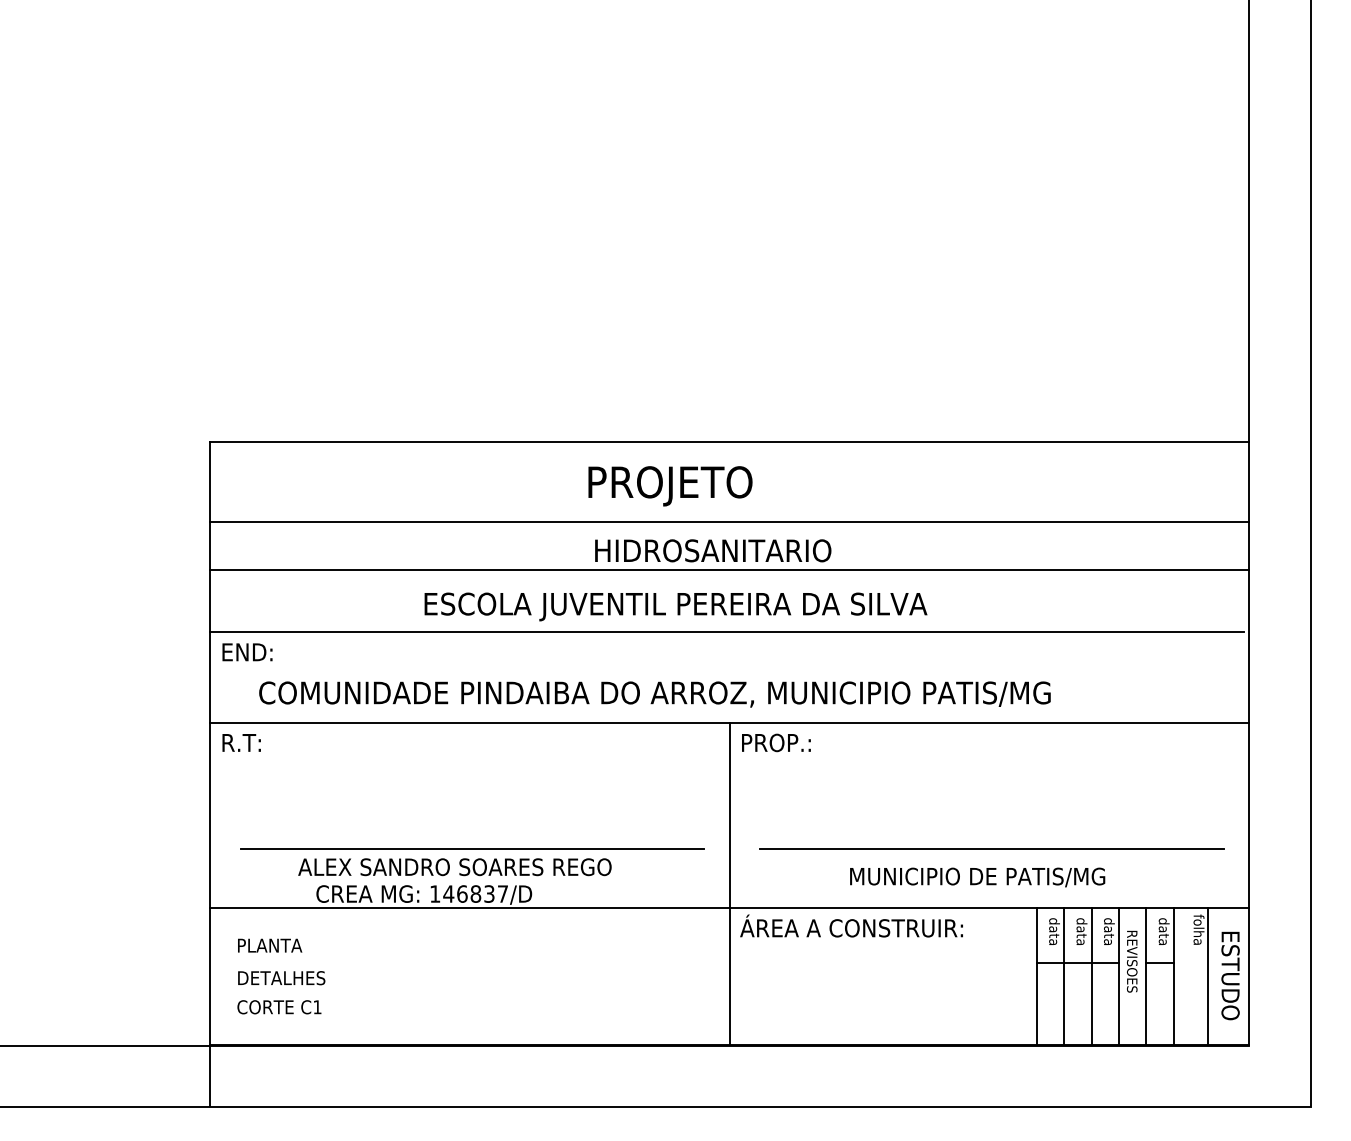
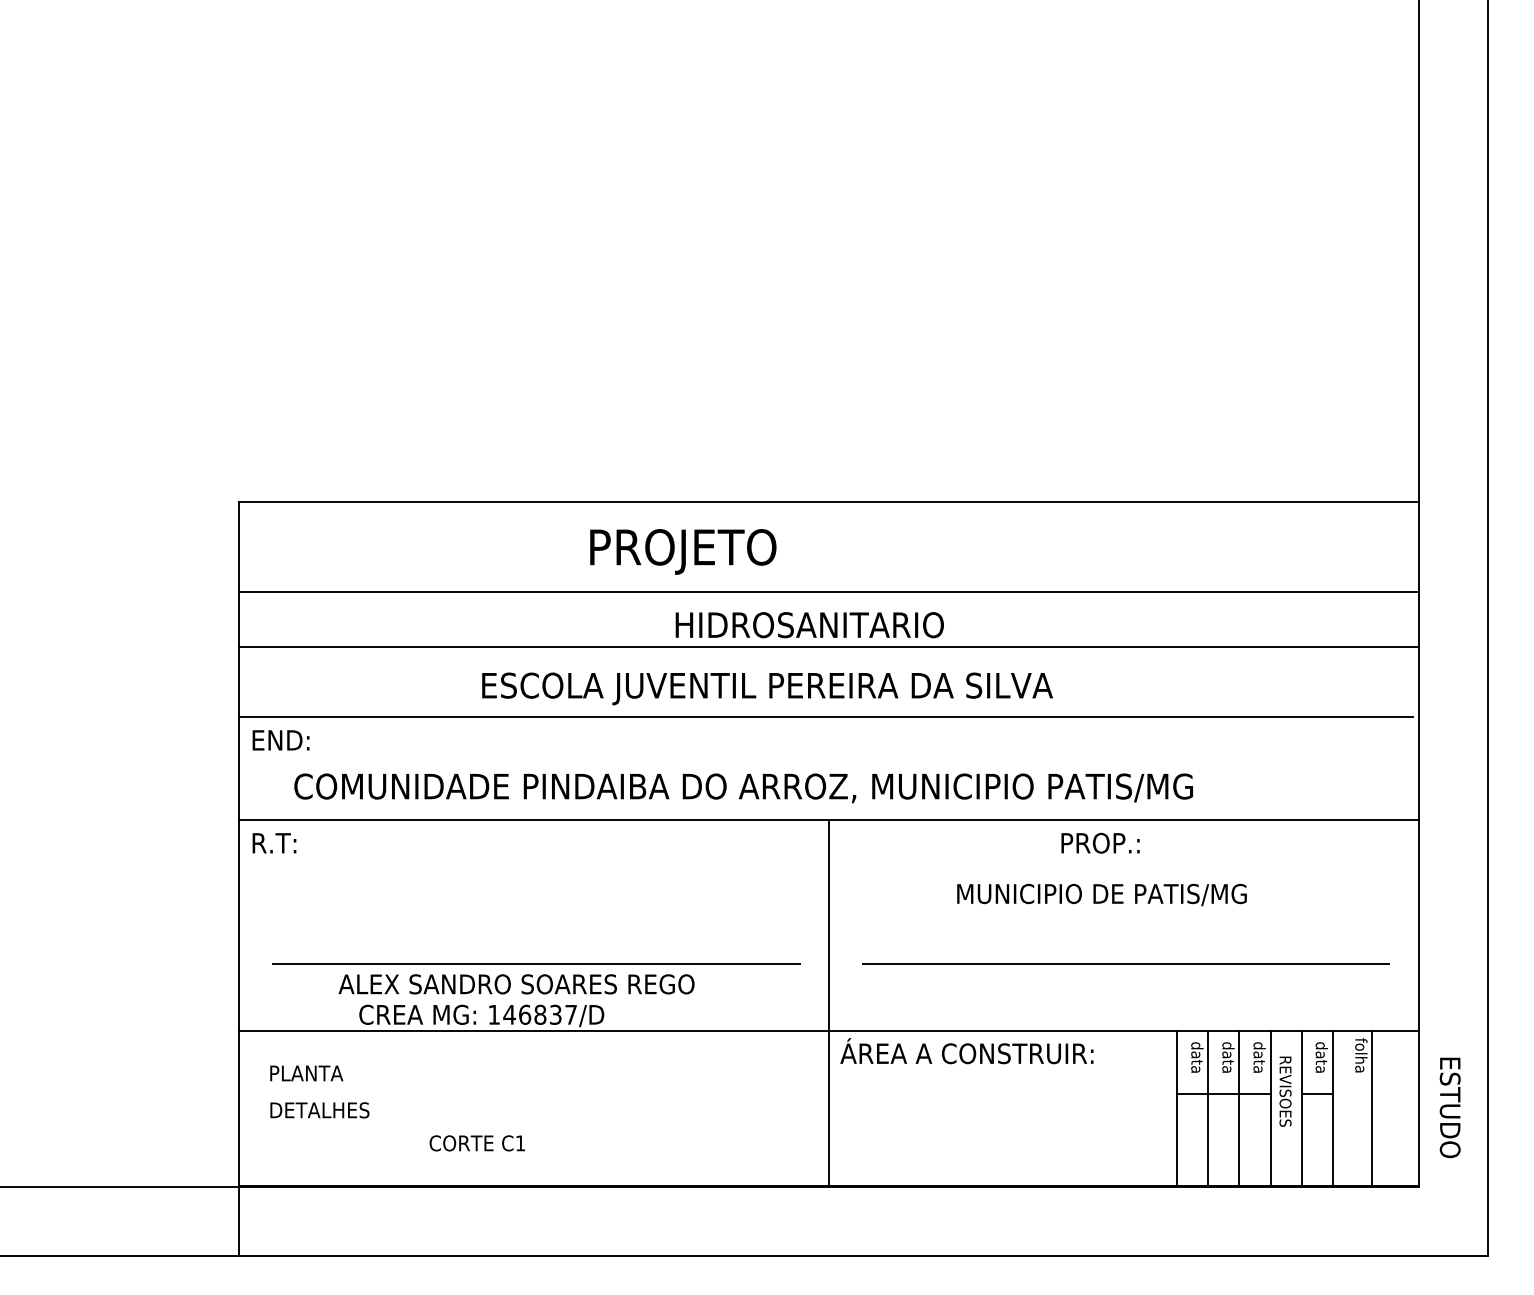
text: (670, 485) -> (683, 551), moved
text: (776, 742) -> (1100, 842), moved
text: (977, 877) -> (1101, 894), moved
text: (1229, 975) -> (1449, 1107), moved
text: (278, 1007) -> (476, 1143), moved

